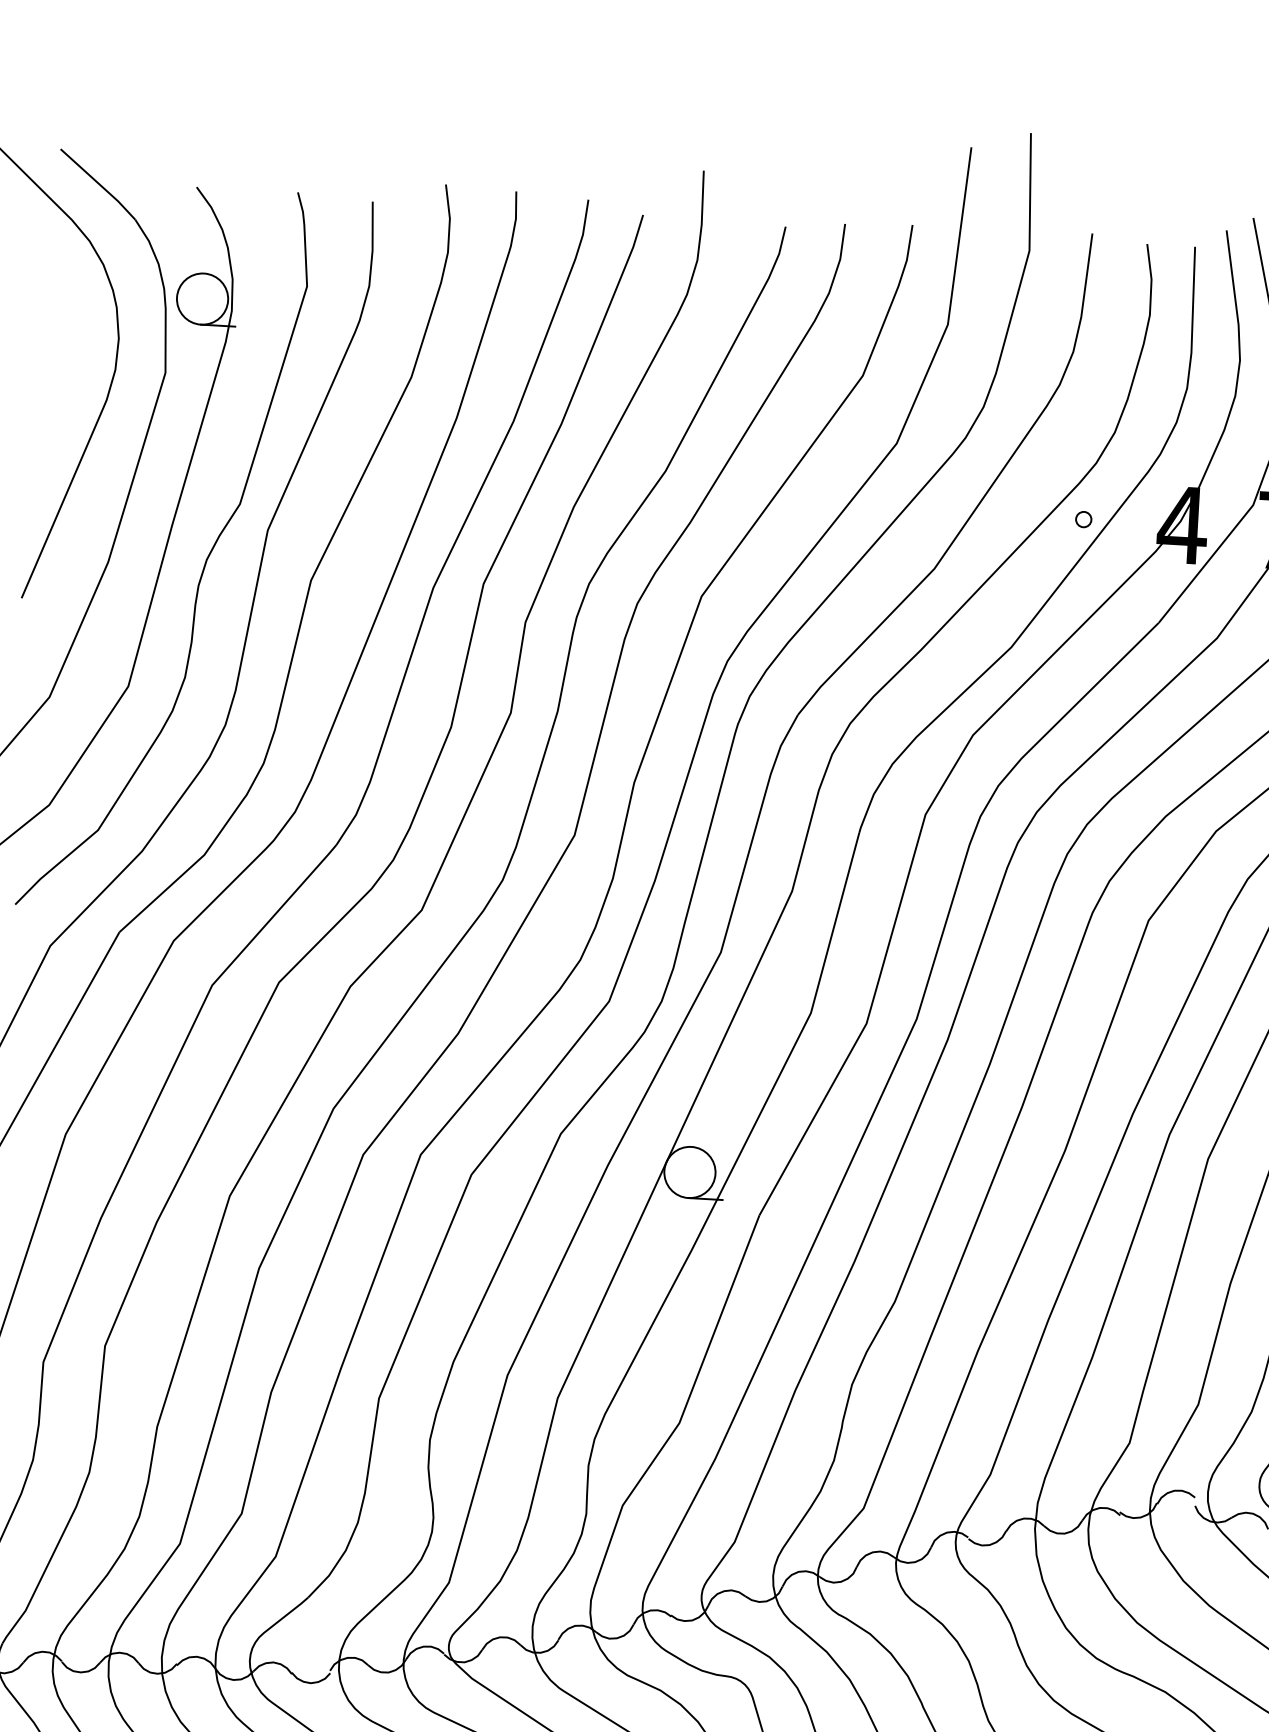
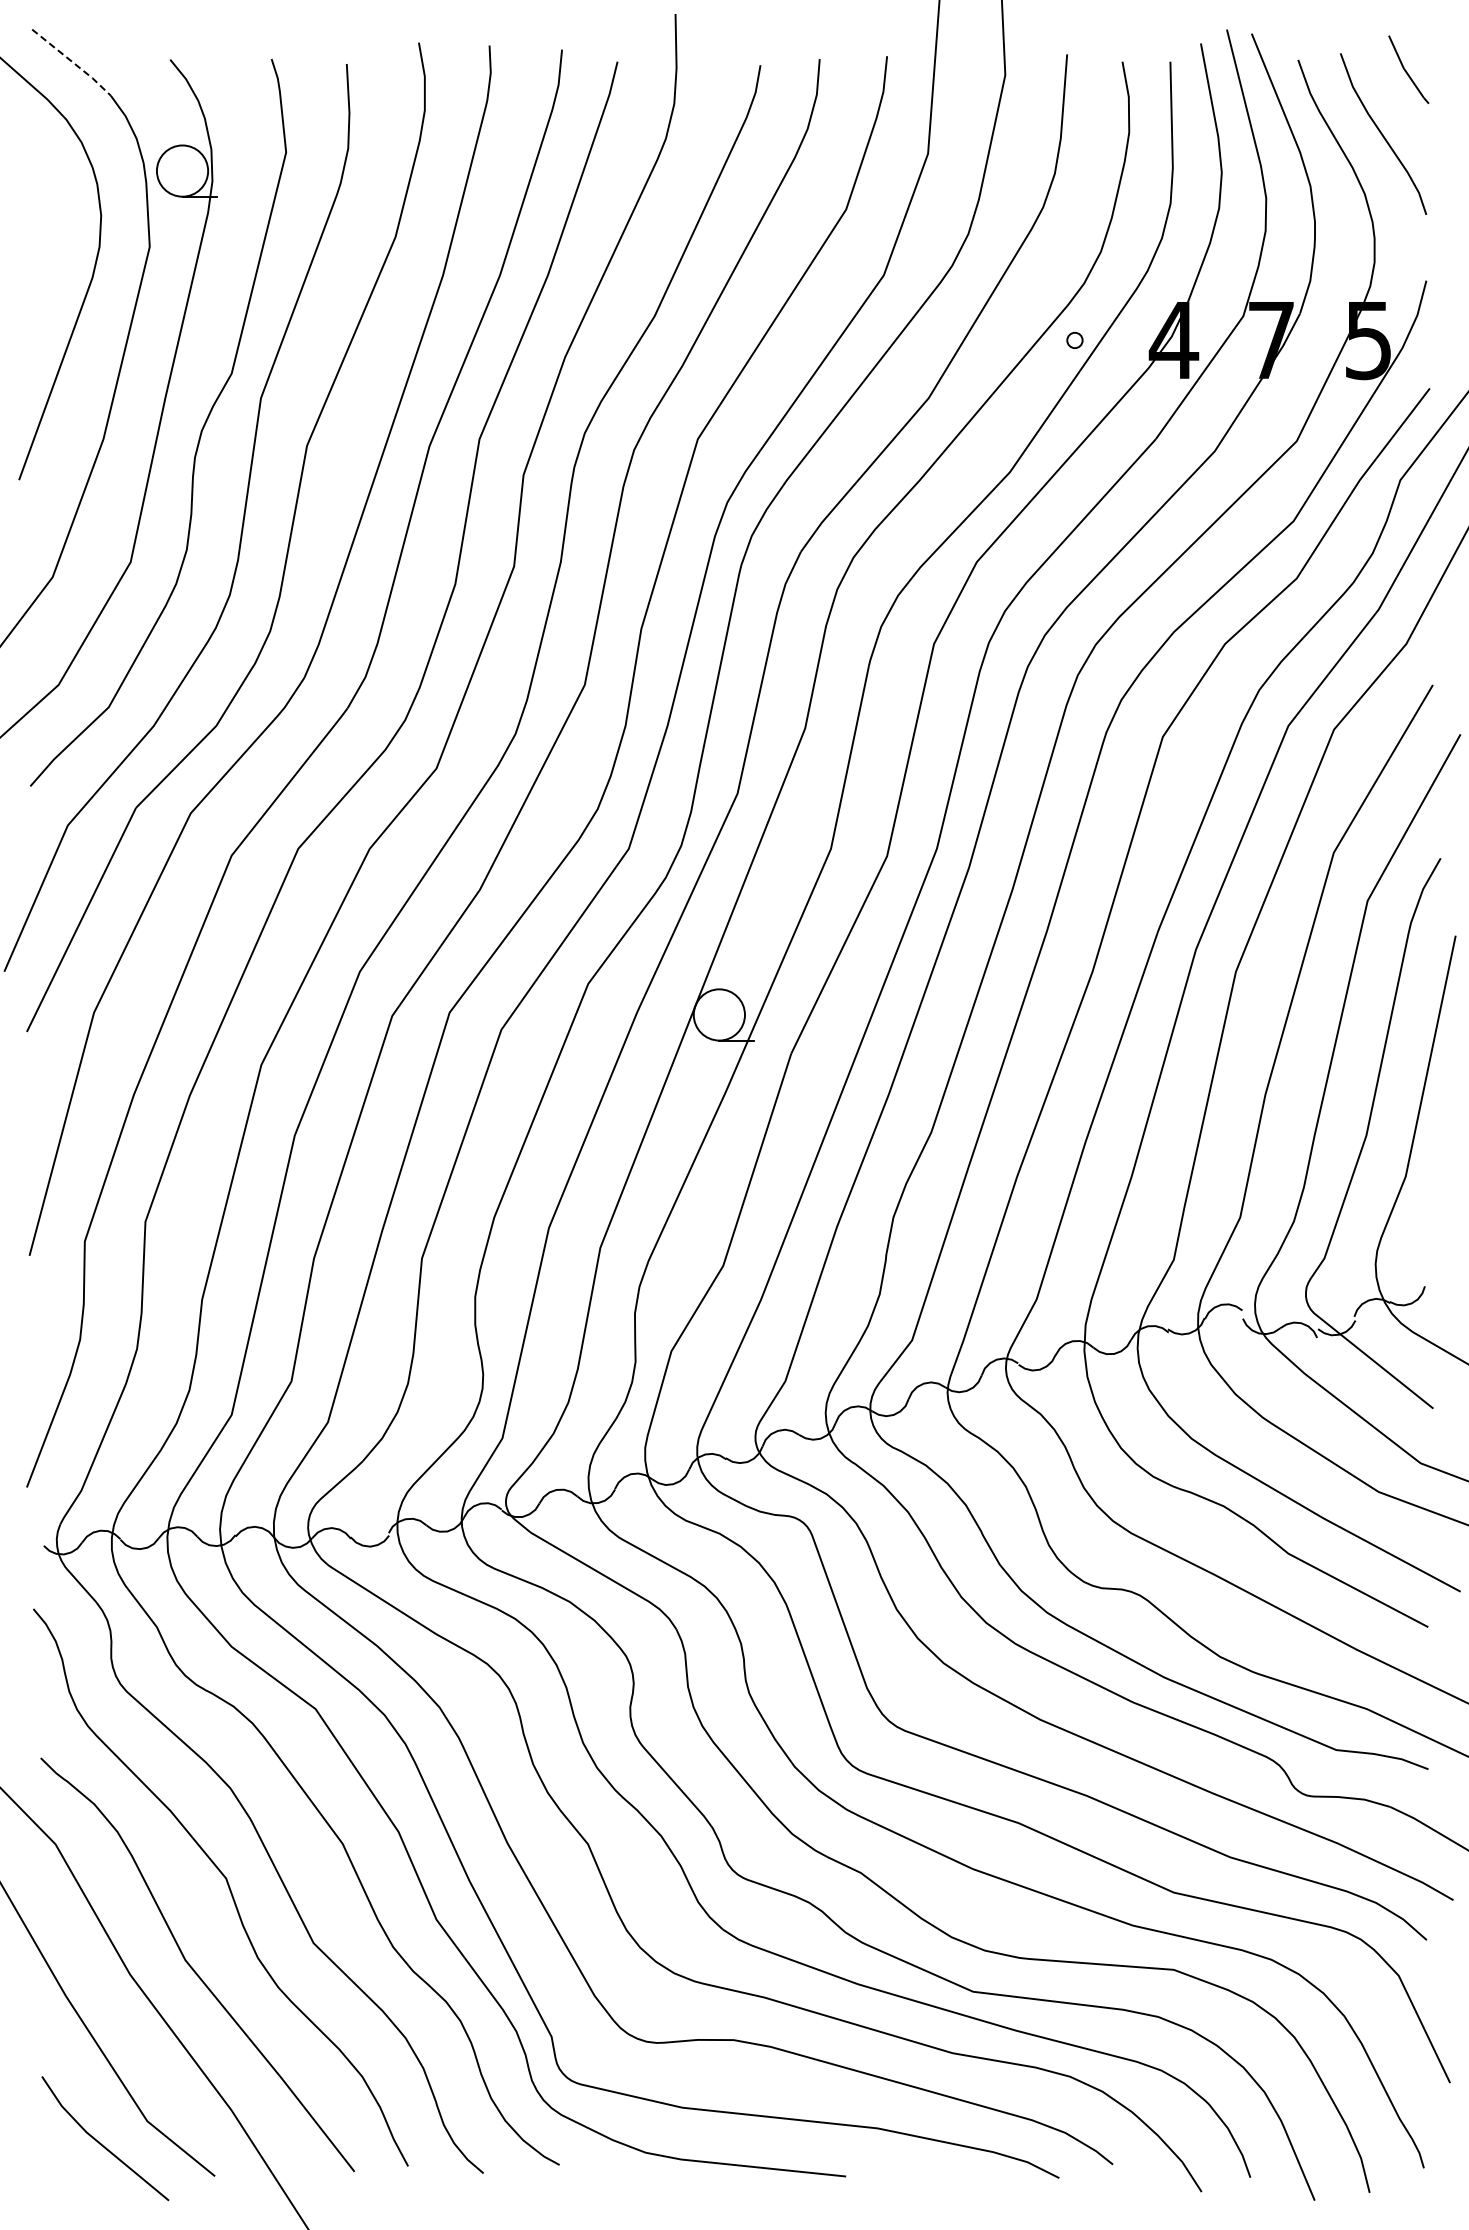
line: (99, 184) -> (73, 62), solid -> dashed

